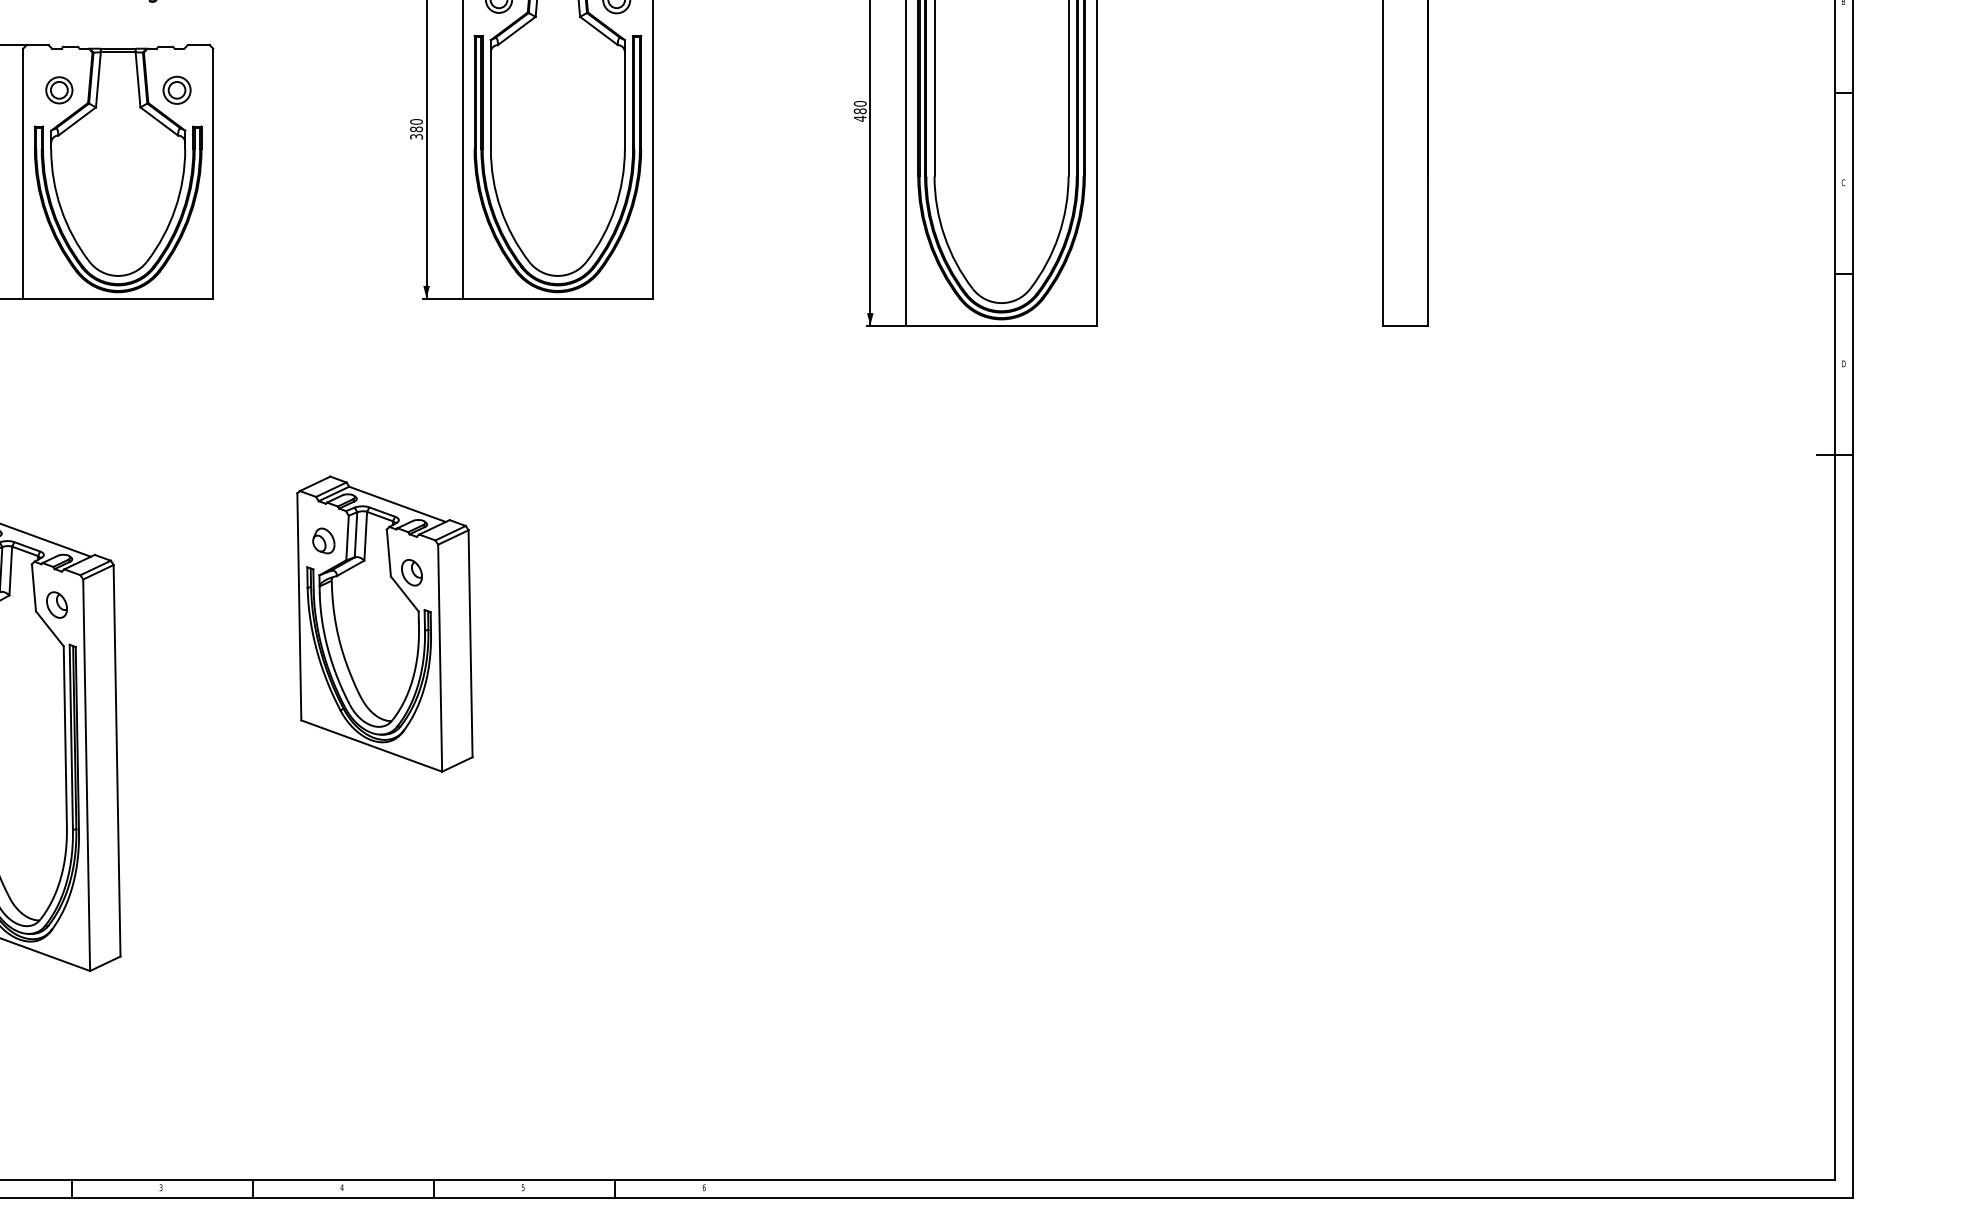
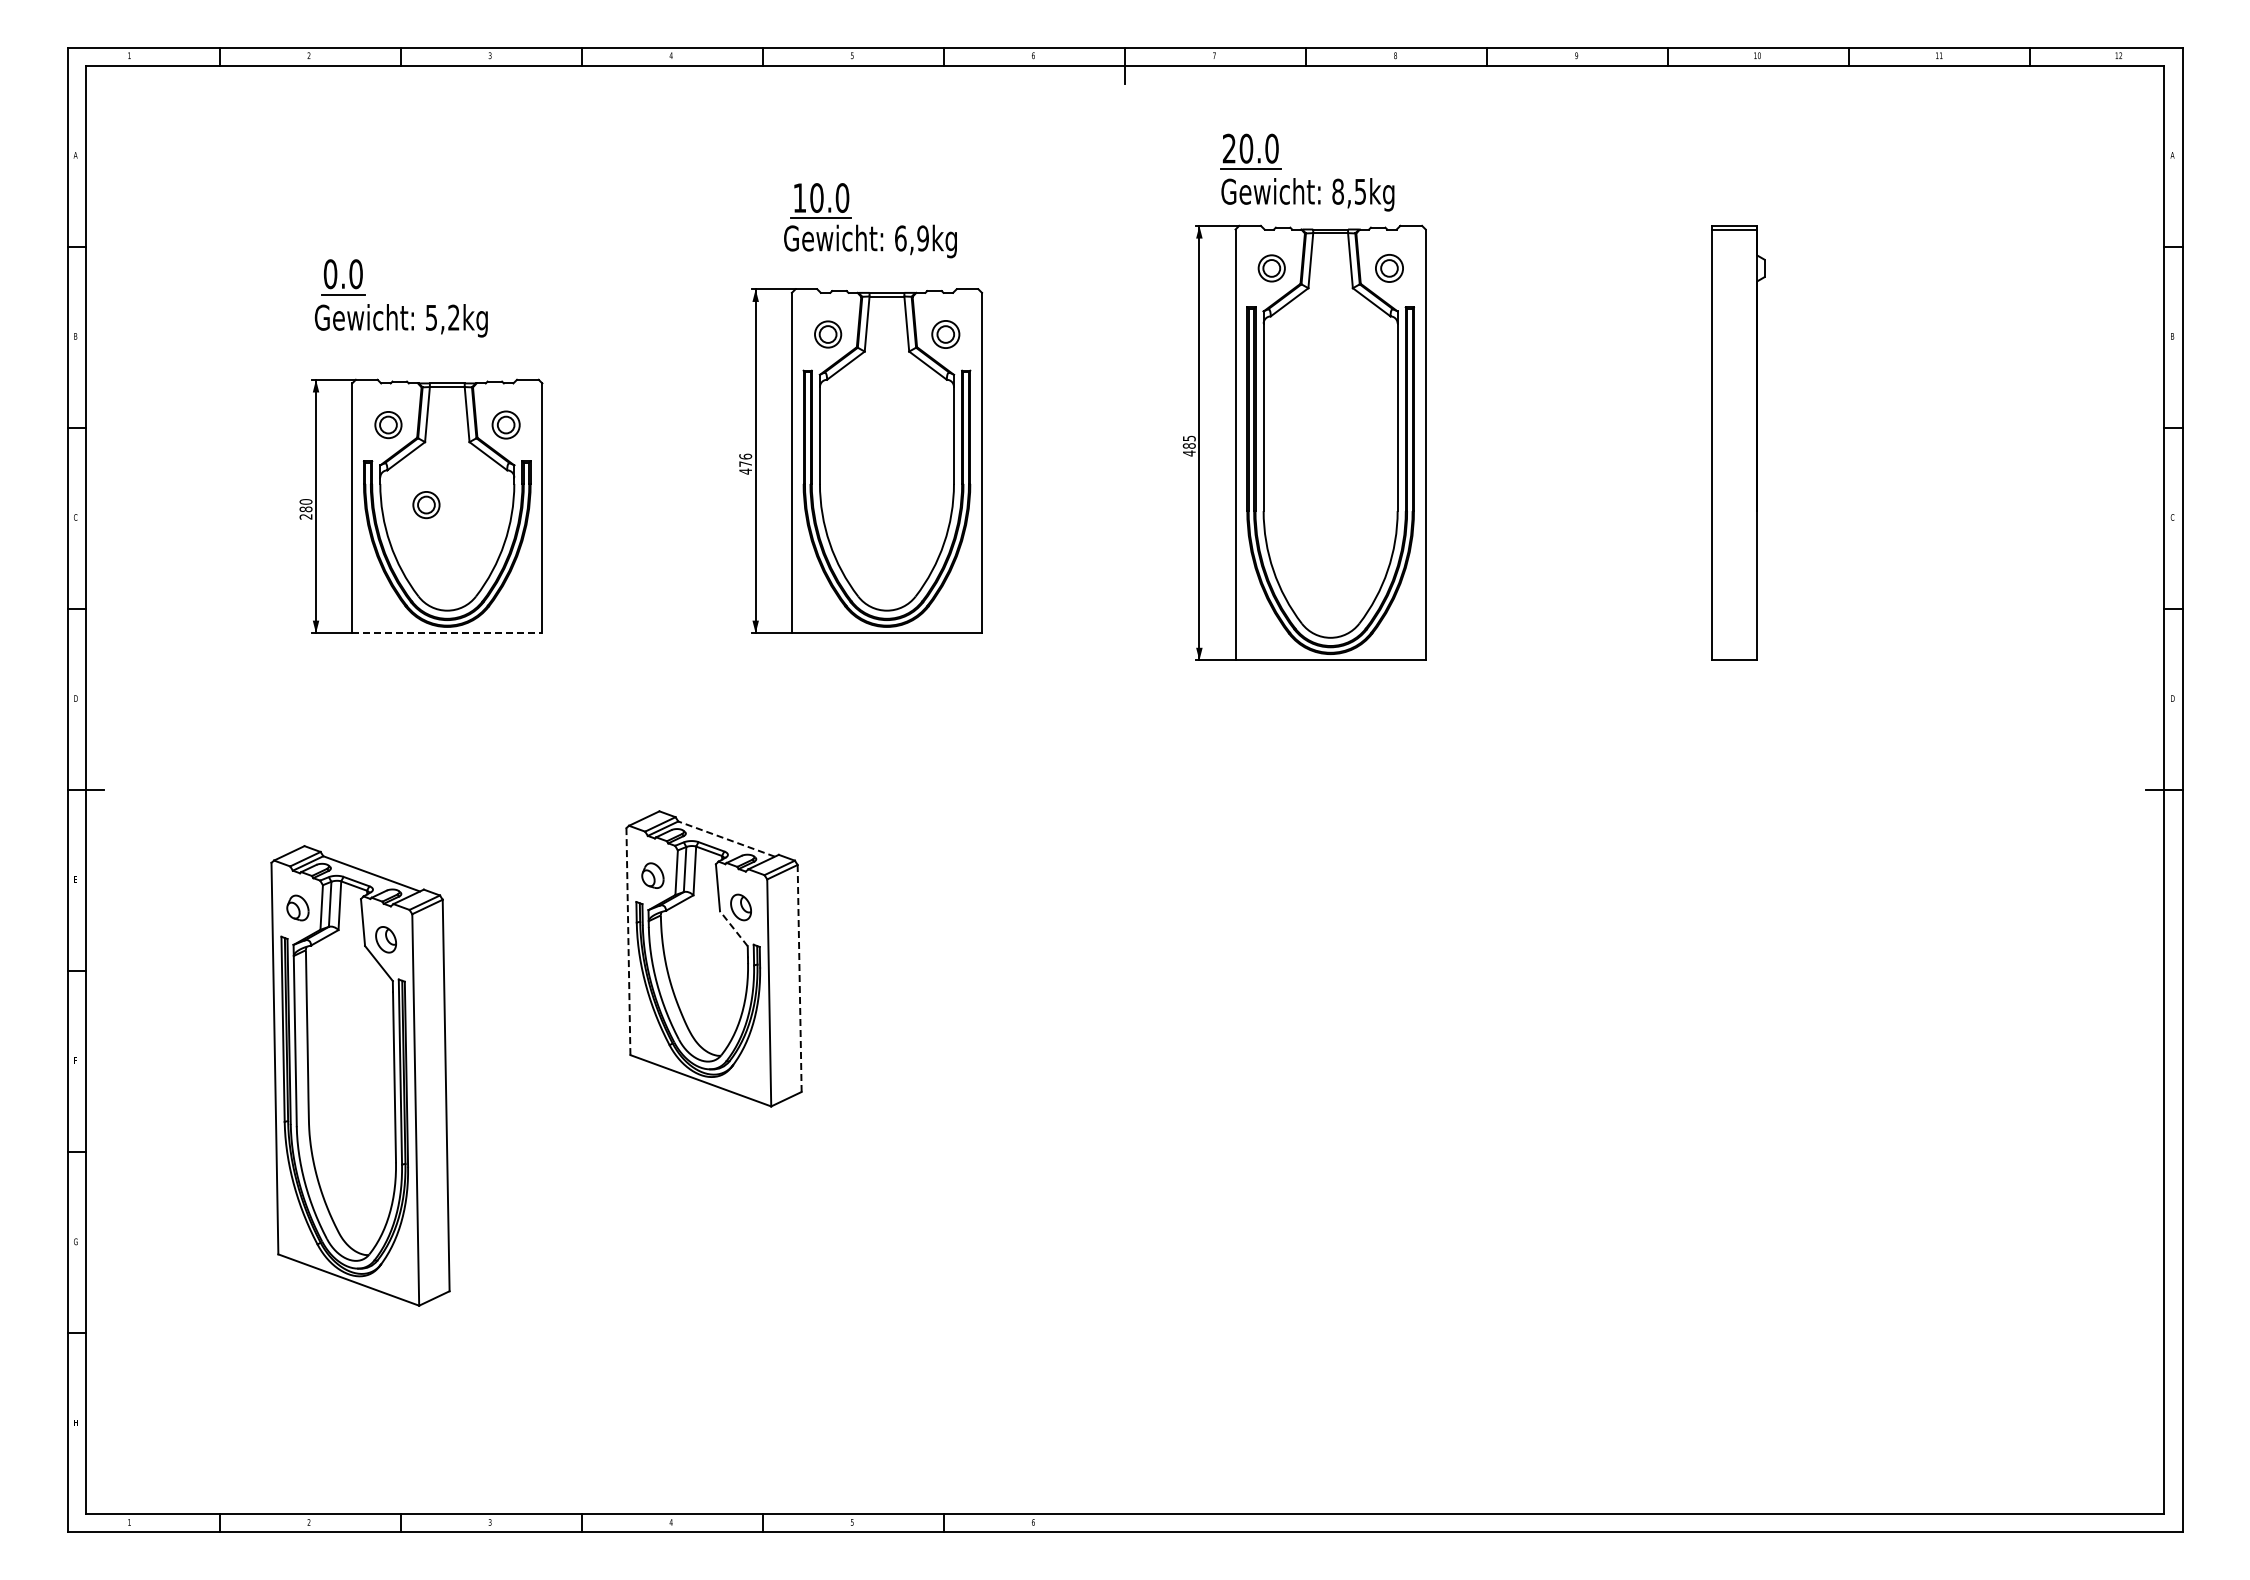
text: (859, 103) -> (1188, 438), 480 -> 485
text: (416, 128) -> (745, 463), 380 -> 476
part: (97, 170) -> (426, 505), added
line: (118, 298) -> (447, 633), solid -> dashed
line: (397, 503) -> (726, 838), solid -> dashed
line: (404, 593) -> (733, 928), solid -> dashed
line: (299, 606) -> (628, 941), solid -> dashed
line: (470, 643) -> (799, 978), solid -> dashed

